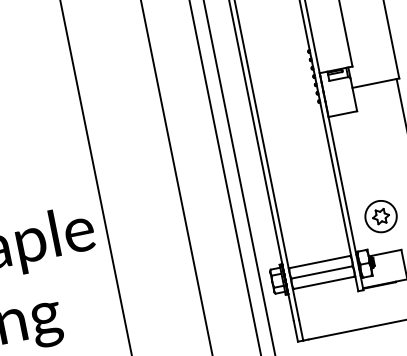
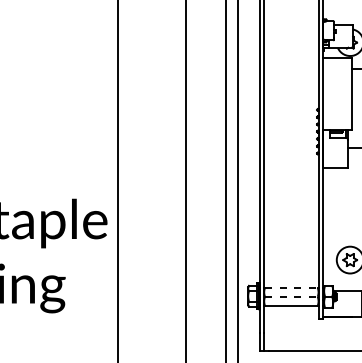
line: (319, 261) -> (291, 287), solid -> dashed
line: (322, 272) -> (291, 296), solid -> dashed

